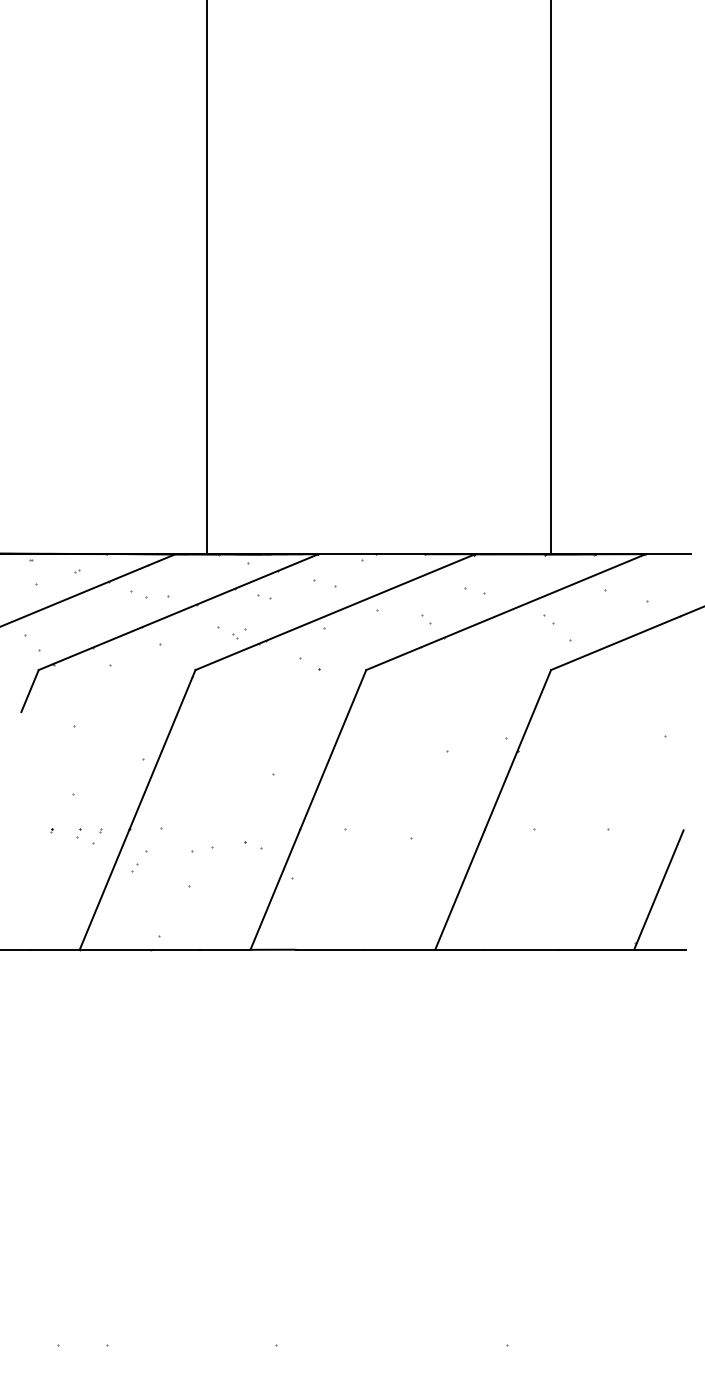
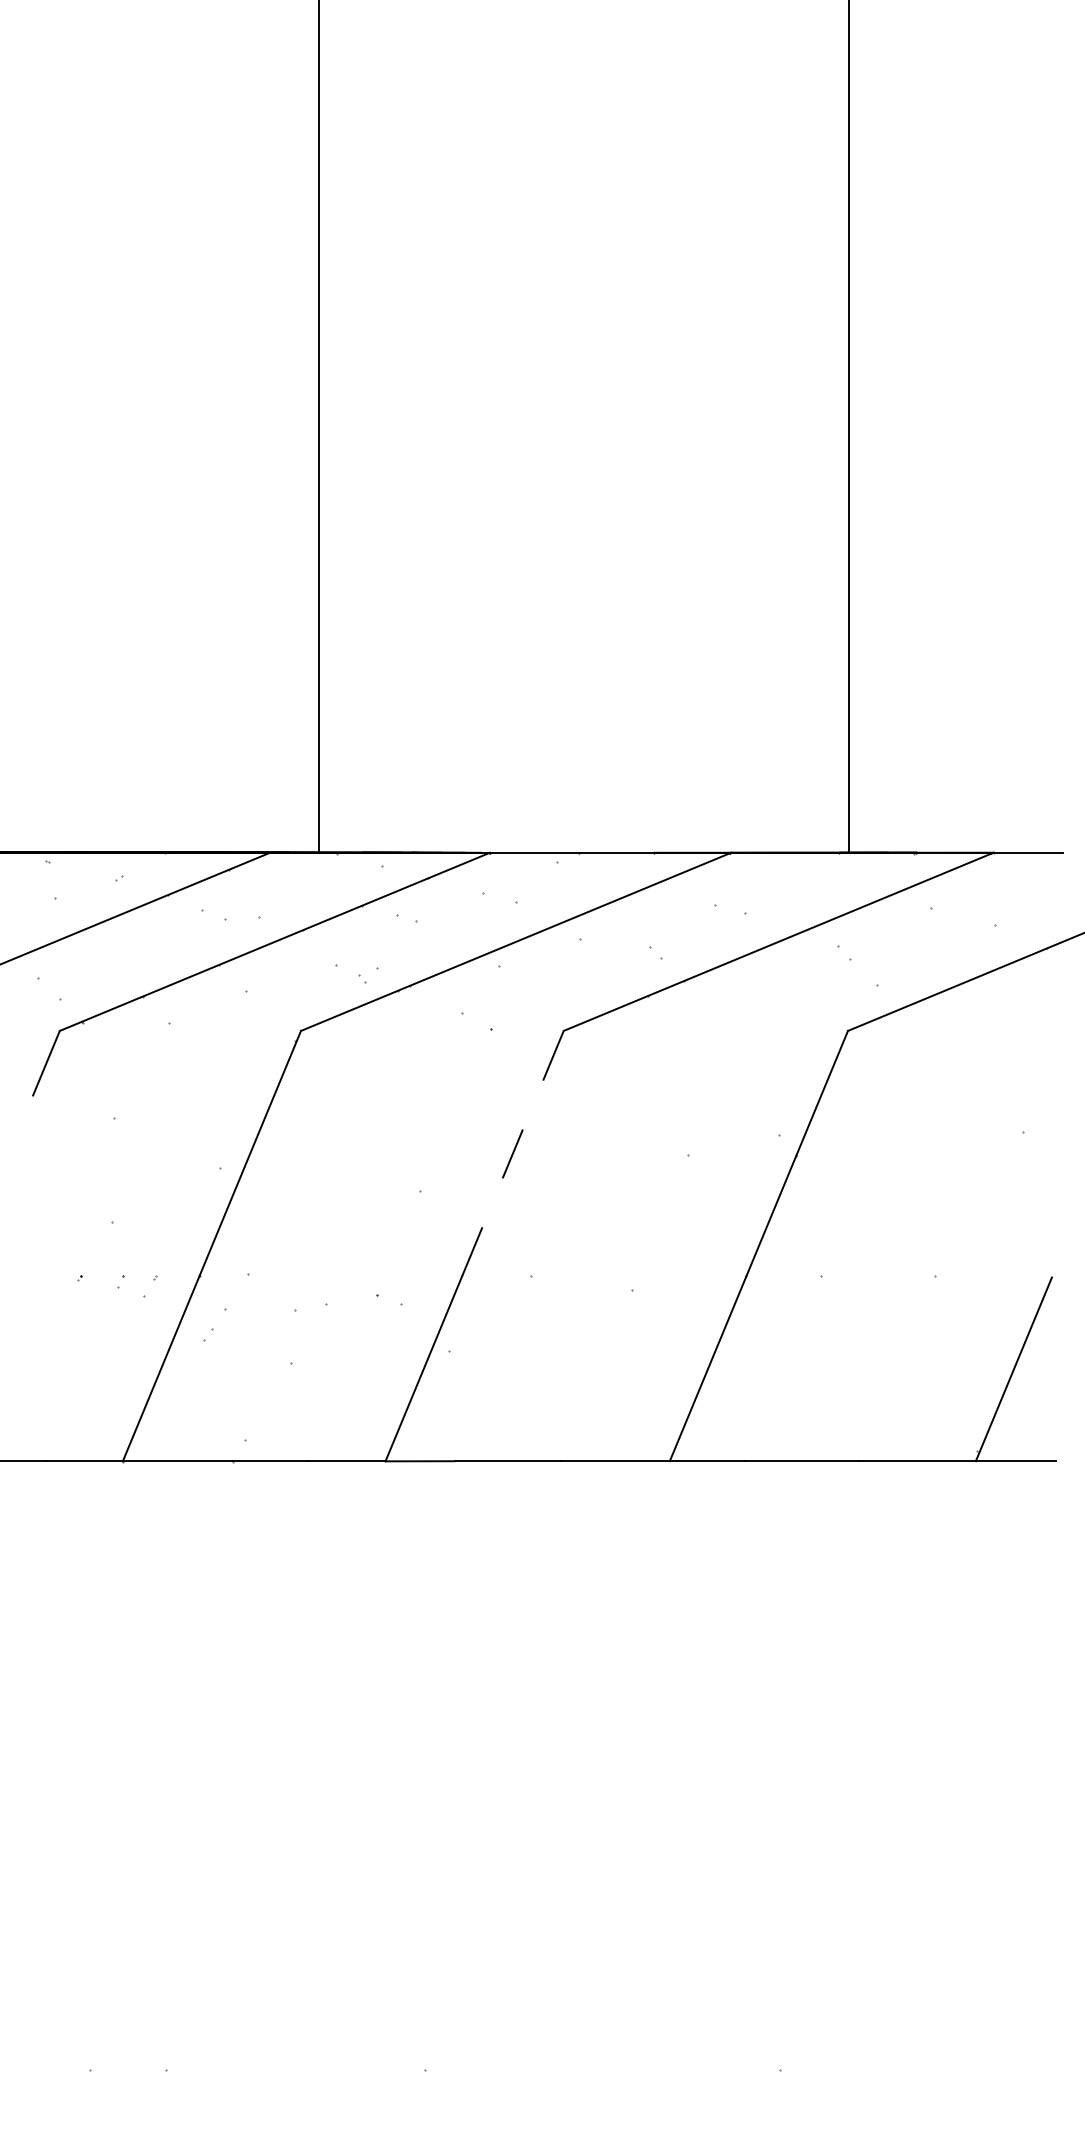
line: (333, 749) -> (513, 1153), solid -> dashed

